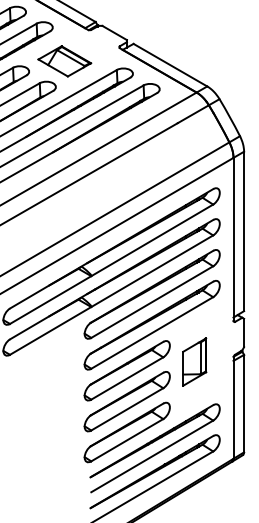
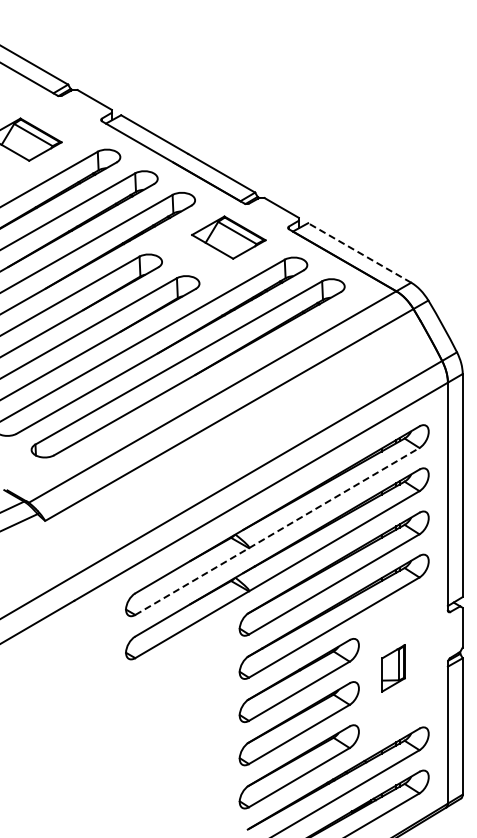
part: (64, 61) -> (228, 237), moved
line: (170, 64) -> (359, 252), solid -> dashed
line: (111, 264) -> (277, 531), solid -> dashed
part: (194, 362) -> (393, 668), size x0.7

